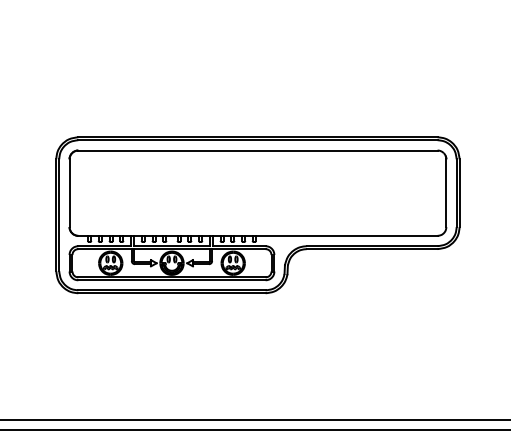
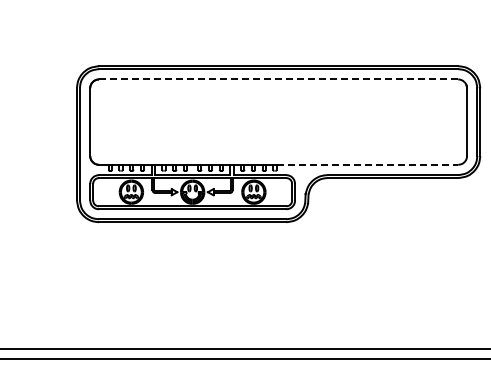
line: (257, 150) -> (278, 79), solid -> dashed
line: (346, 235) -> (367, 164), solid -> dashed

